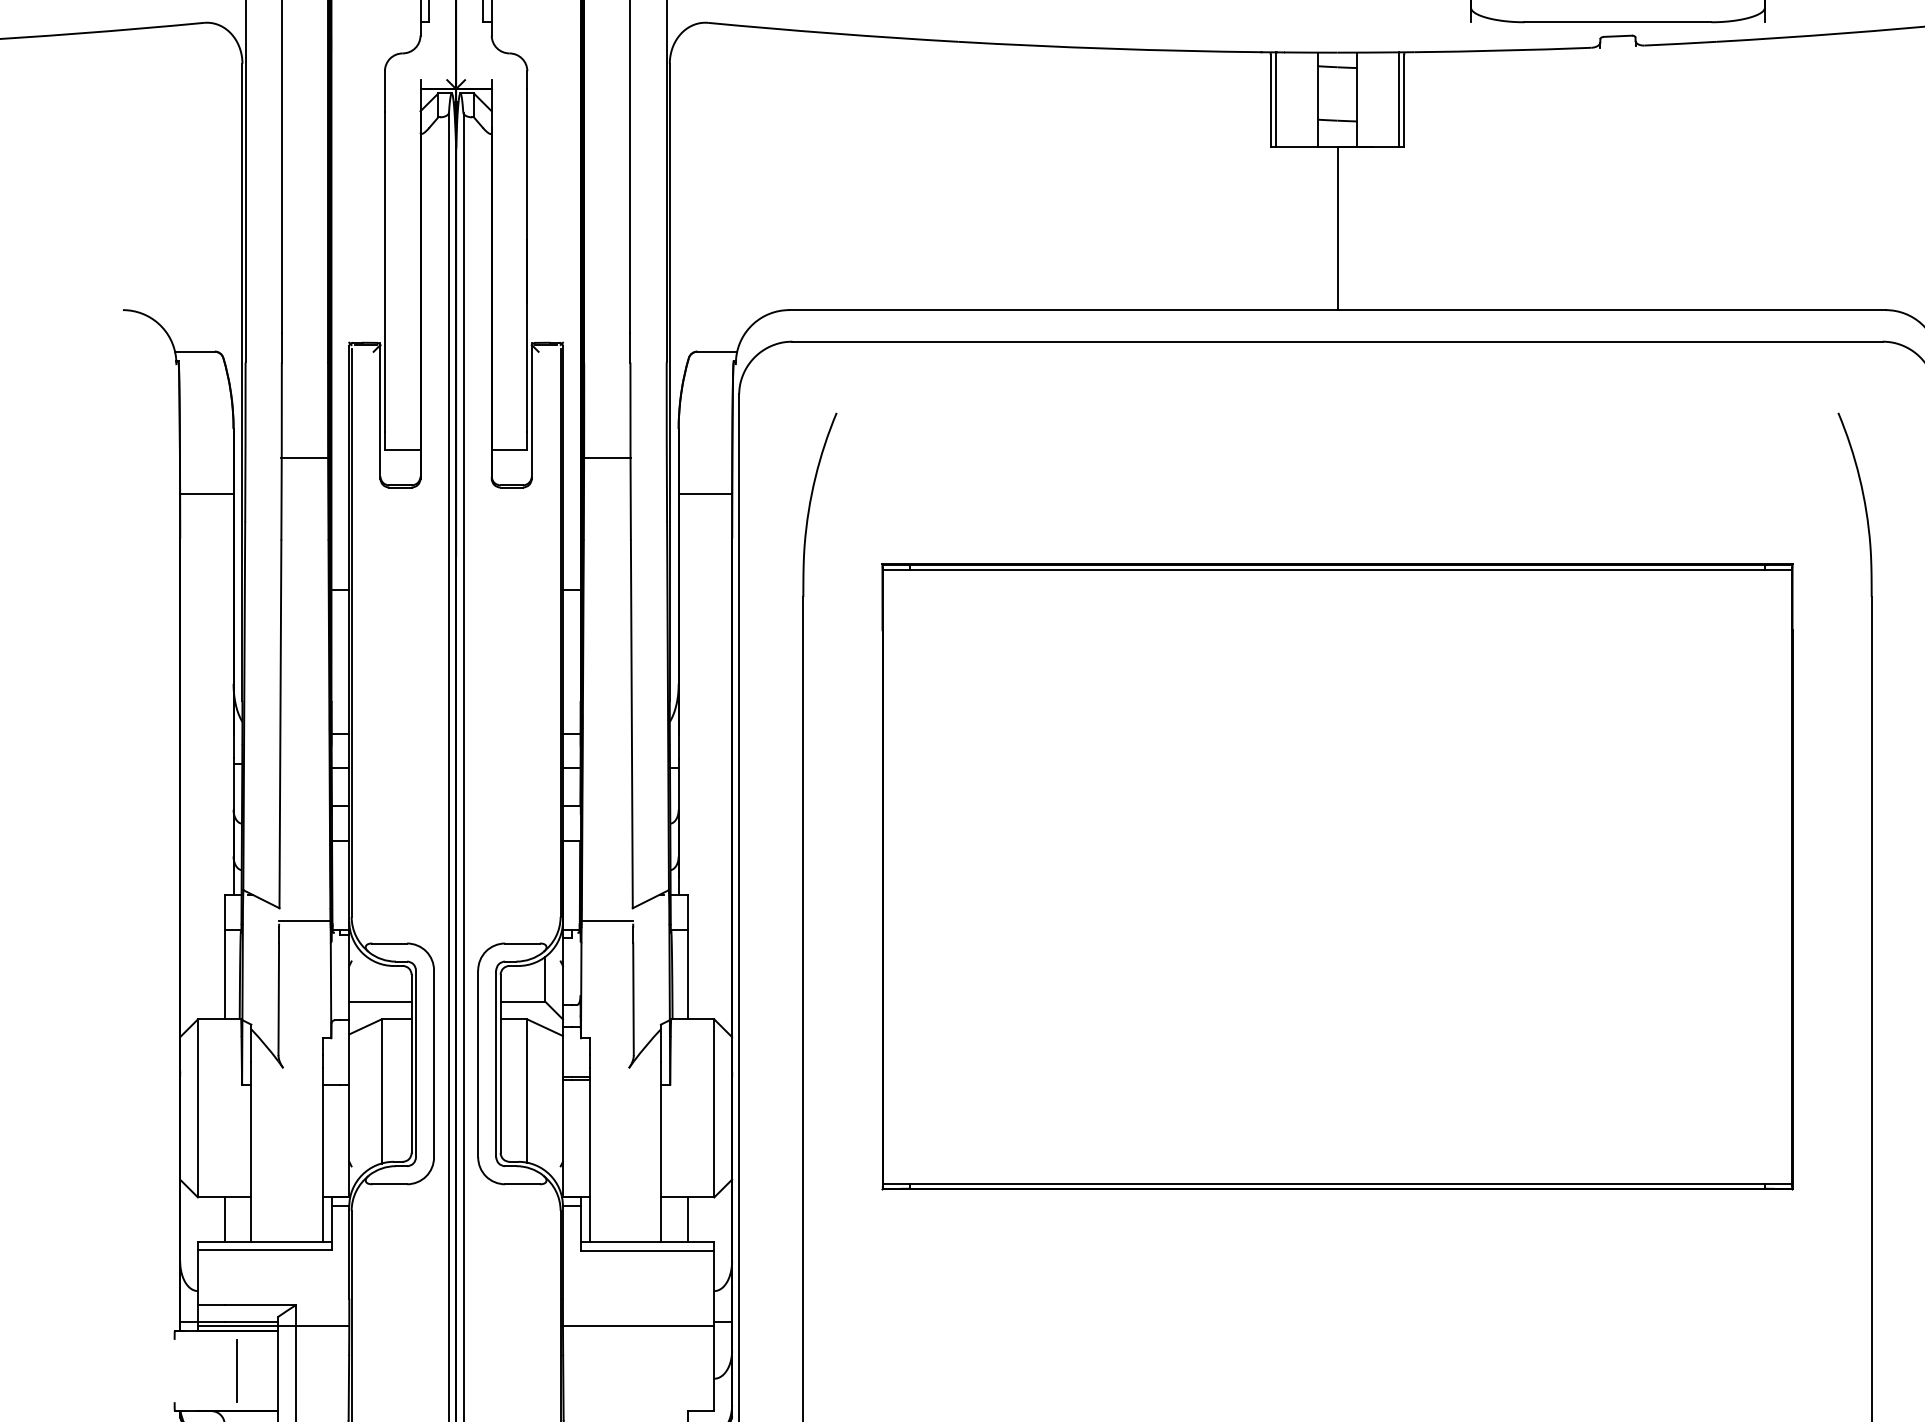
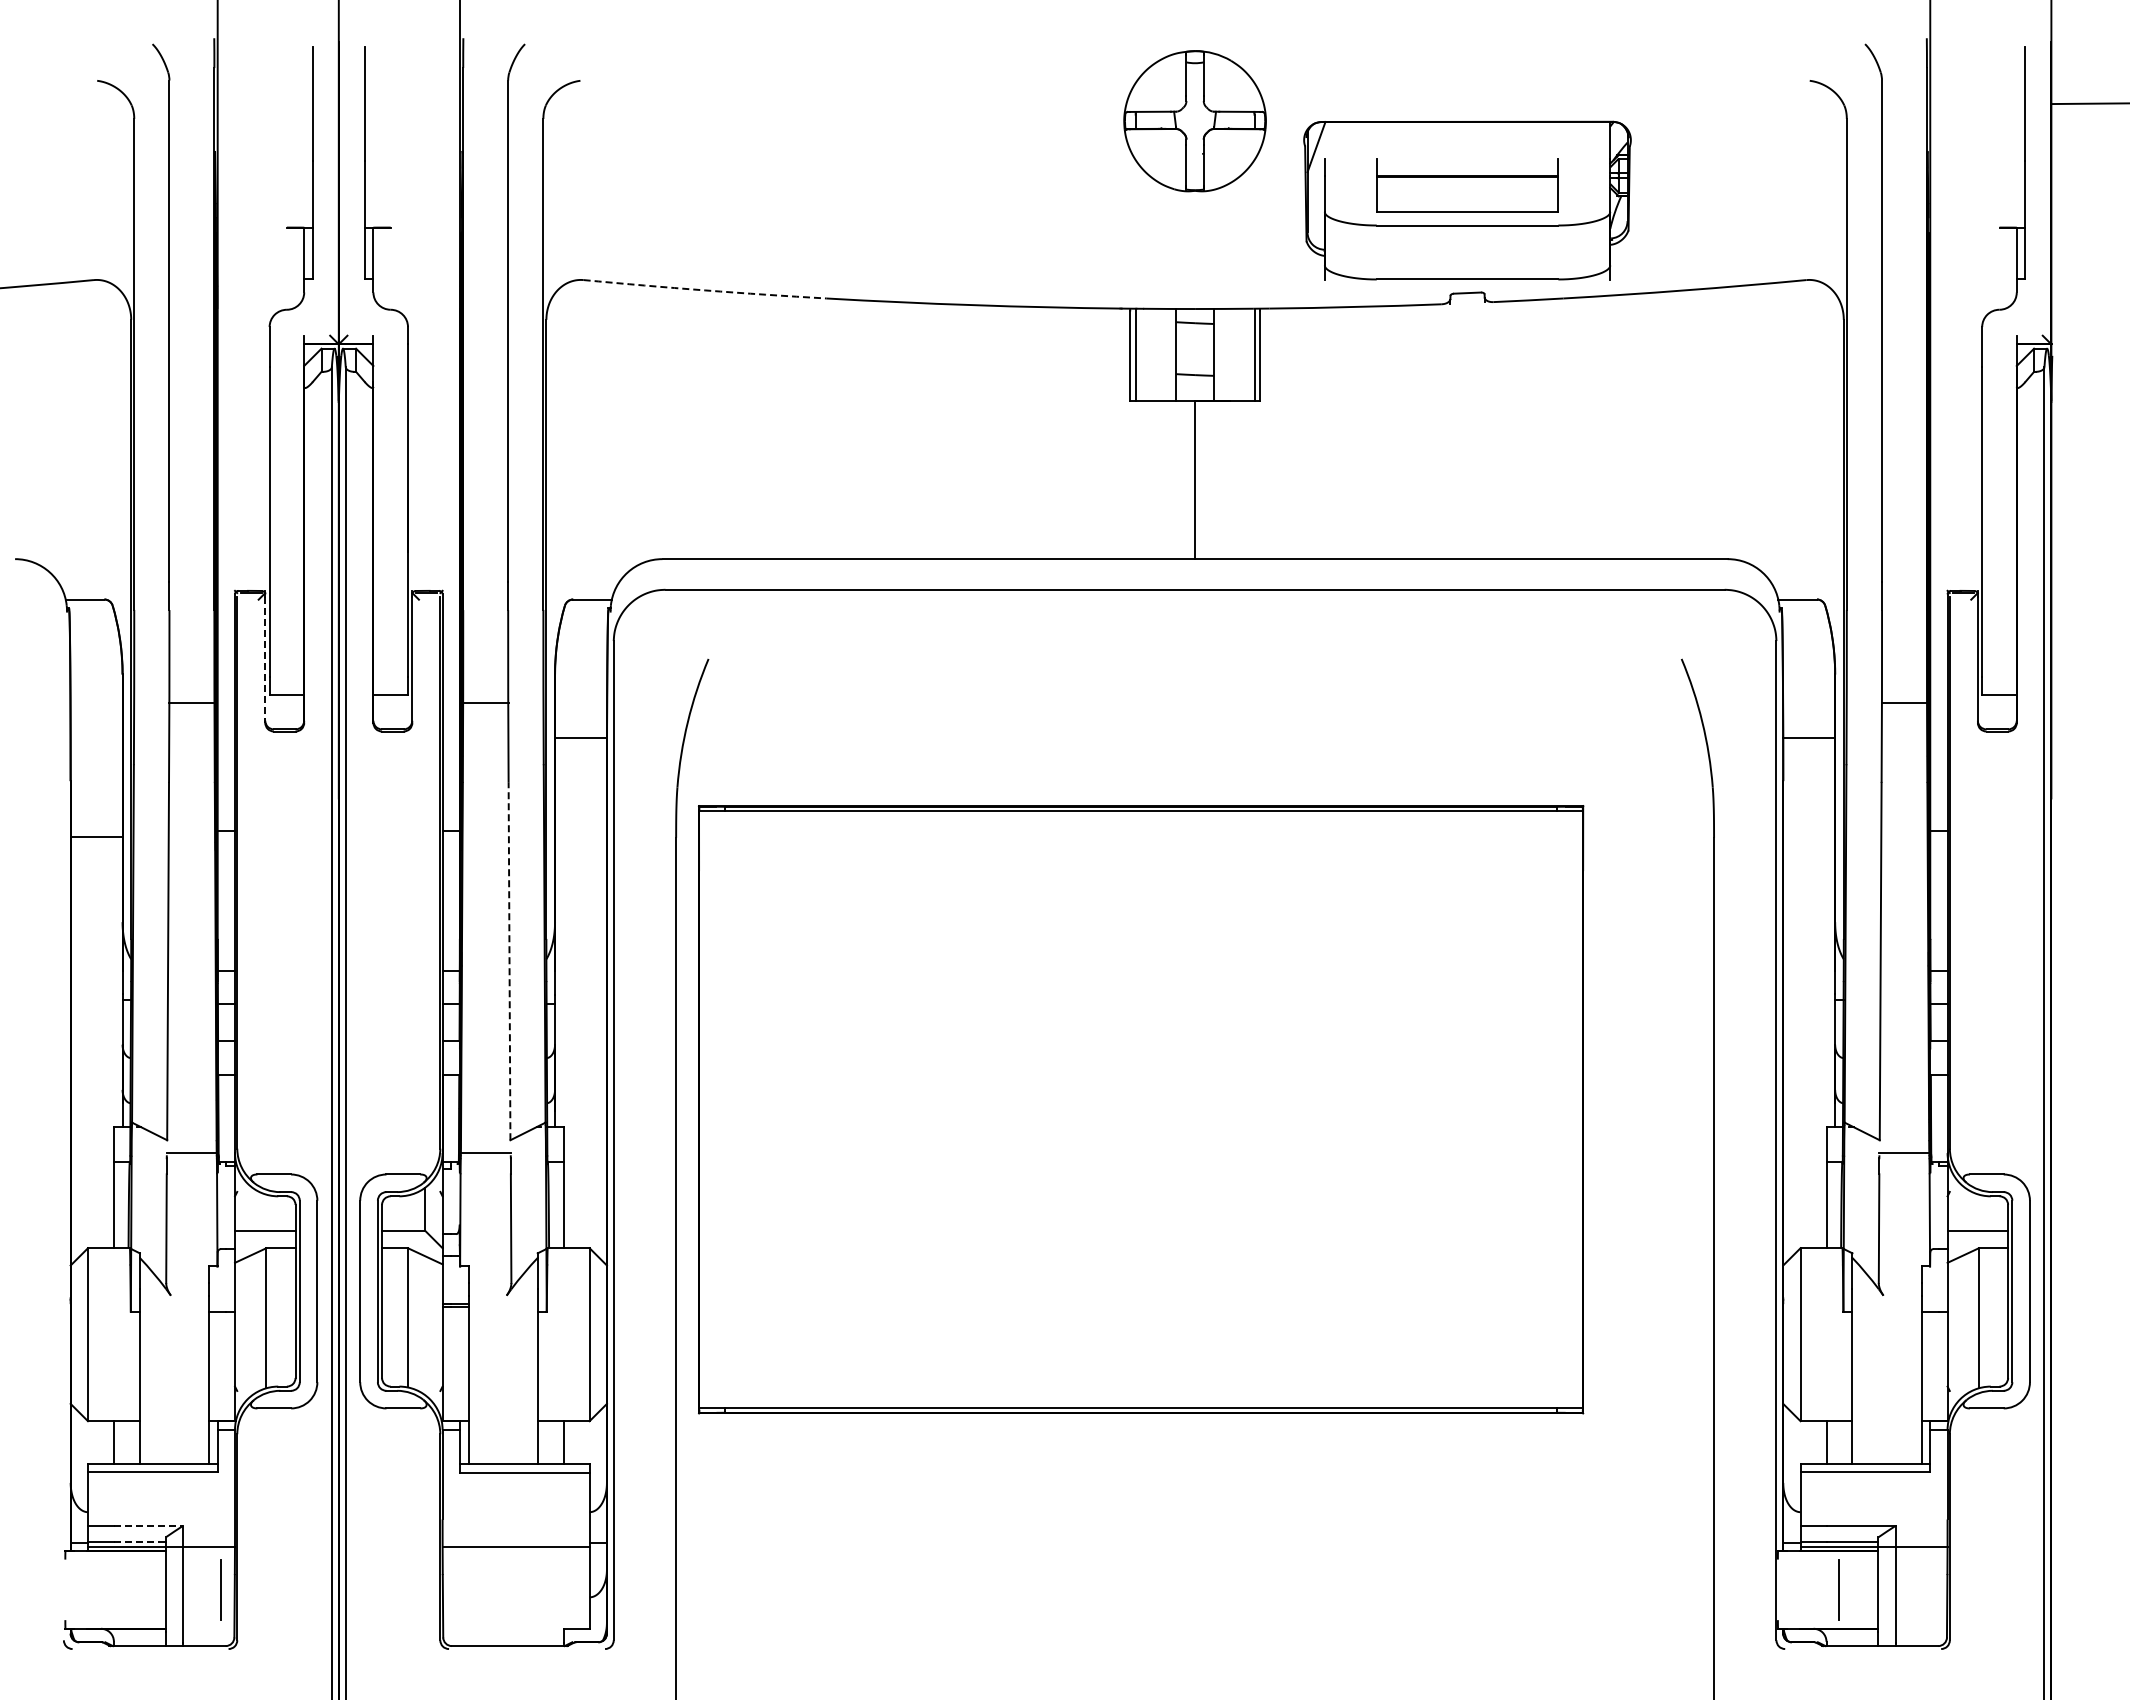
arc: (833, 33) -> (705, 290), solid -> dashed
line: (380, 414) -> (265, 660), solid -> dashed
line: (206, 493) -> (96, 836), moved
line: (631, 724) -> (509, 961), solid -> dashed
part: (1337, 876) -> (1141, 1109), moved
line: (260, 1304) -> (148, 1525), solid -> dashed
line: (250, 1322) -> (139, 1542), solid -> dashed
line: (236, 1370) -> (220, 1589), moved

